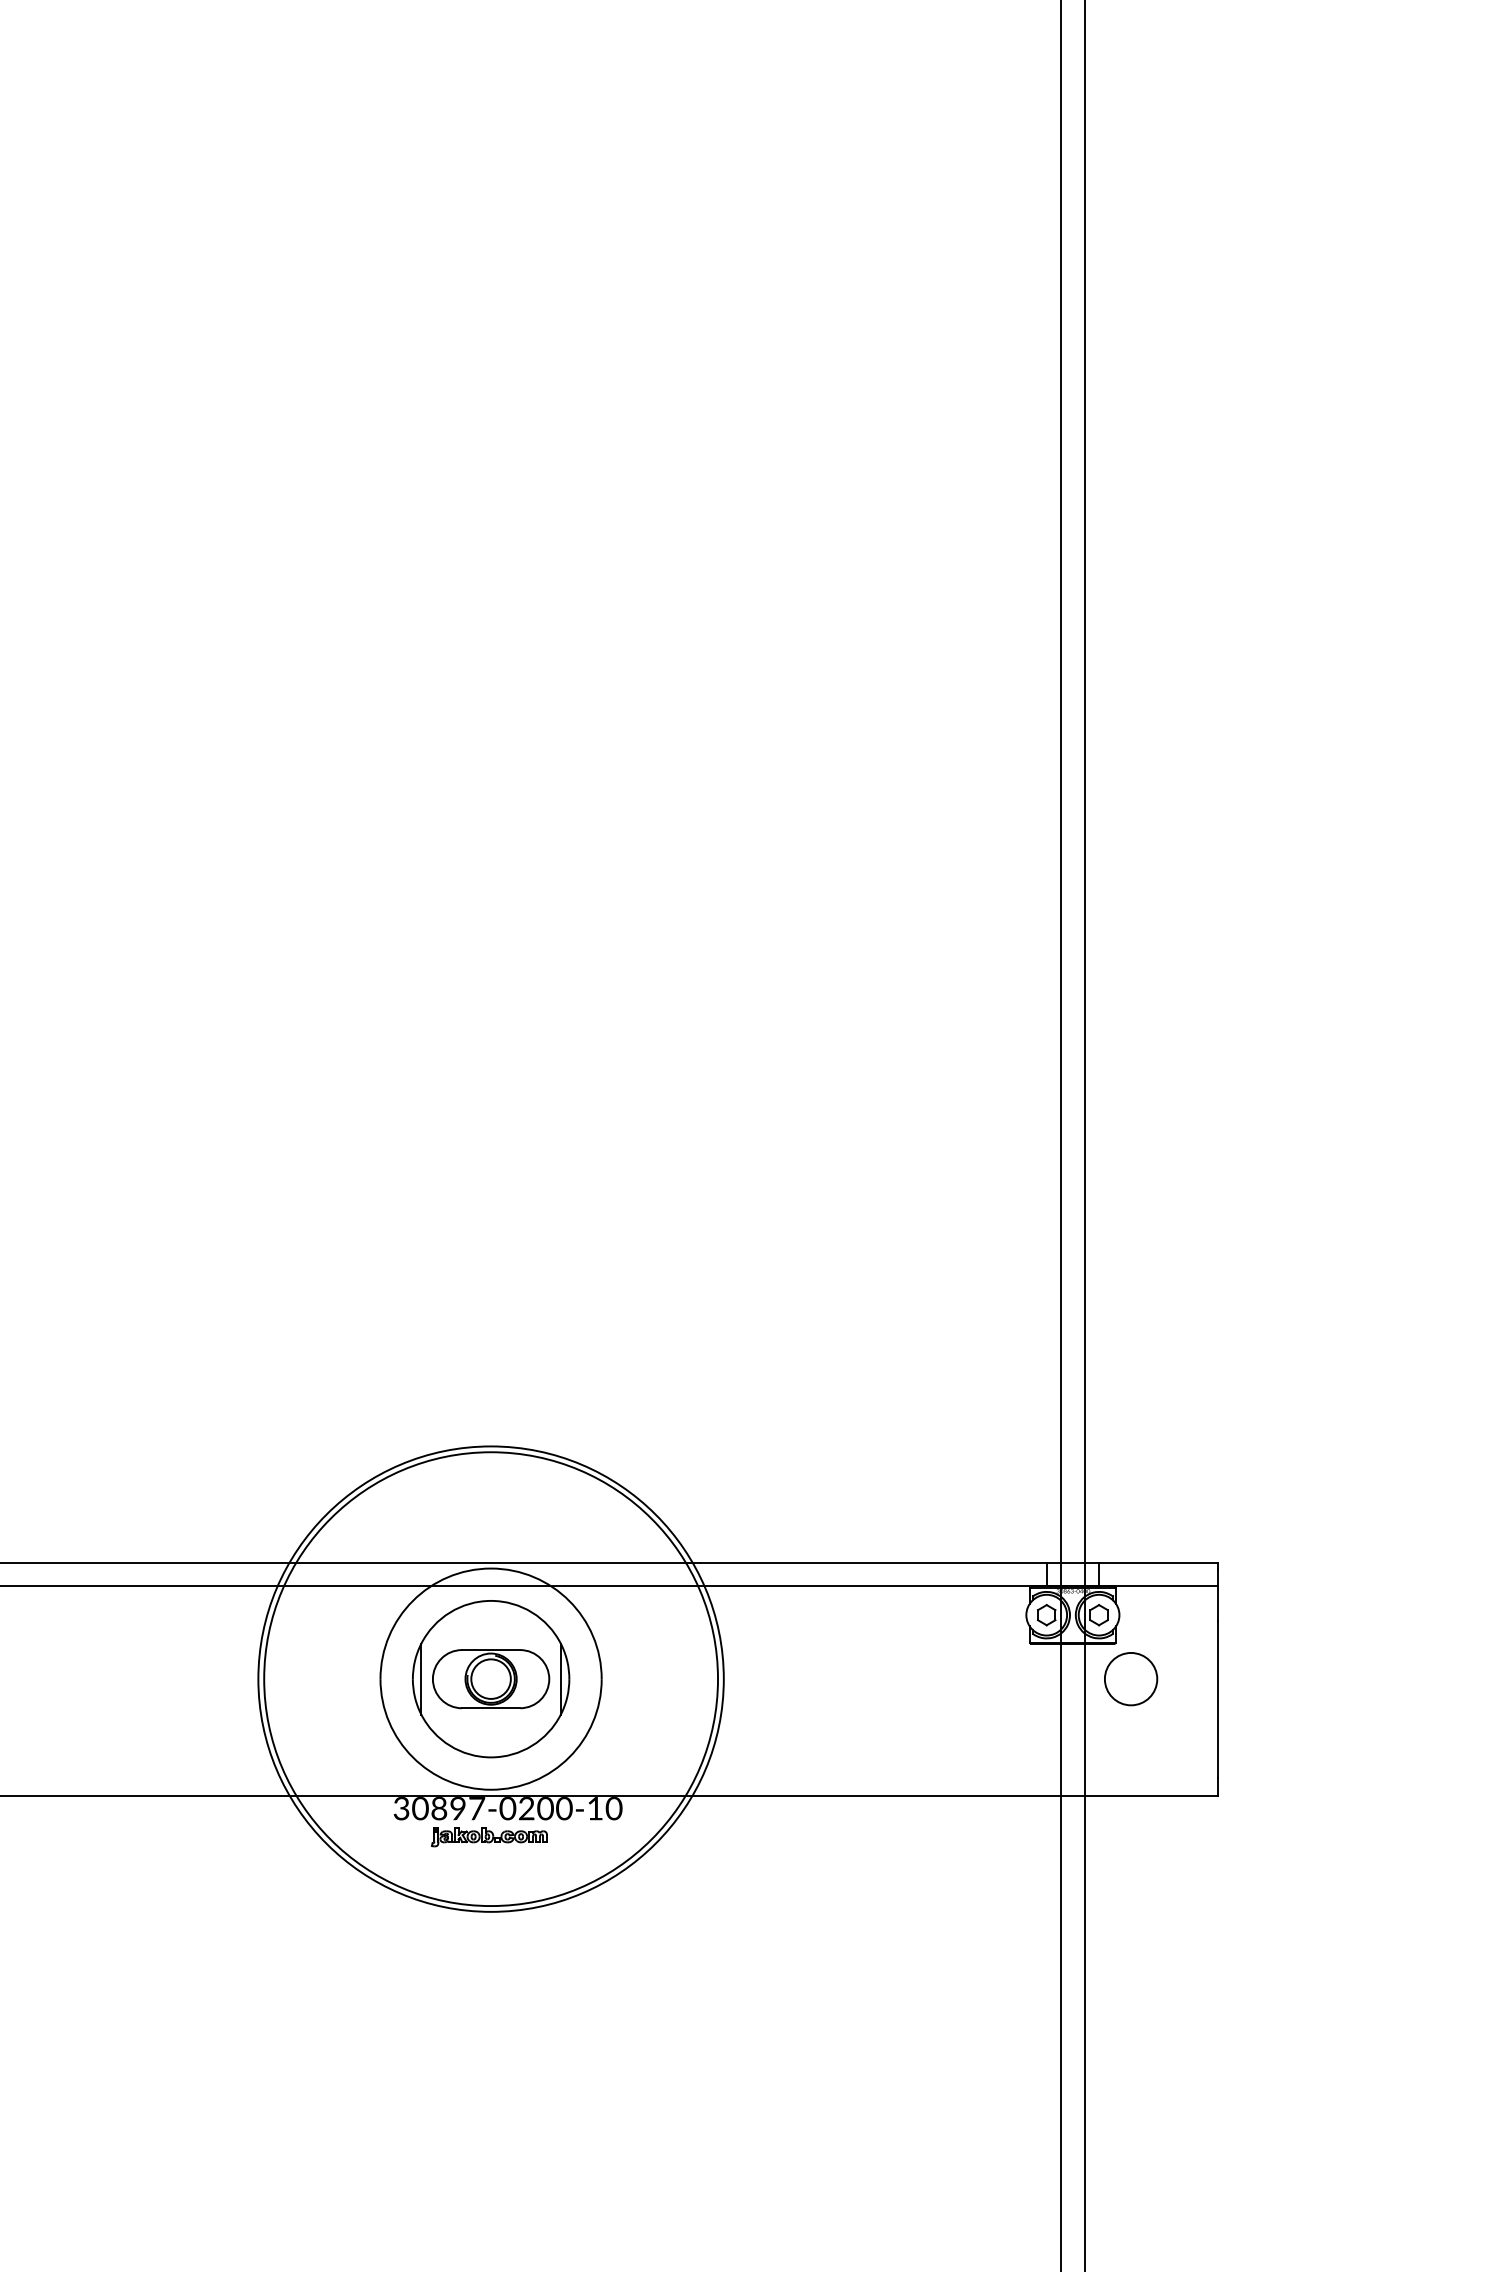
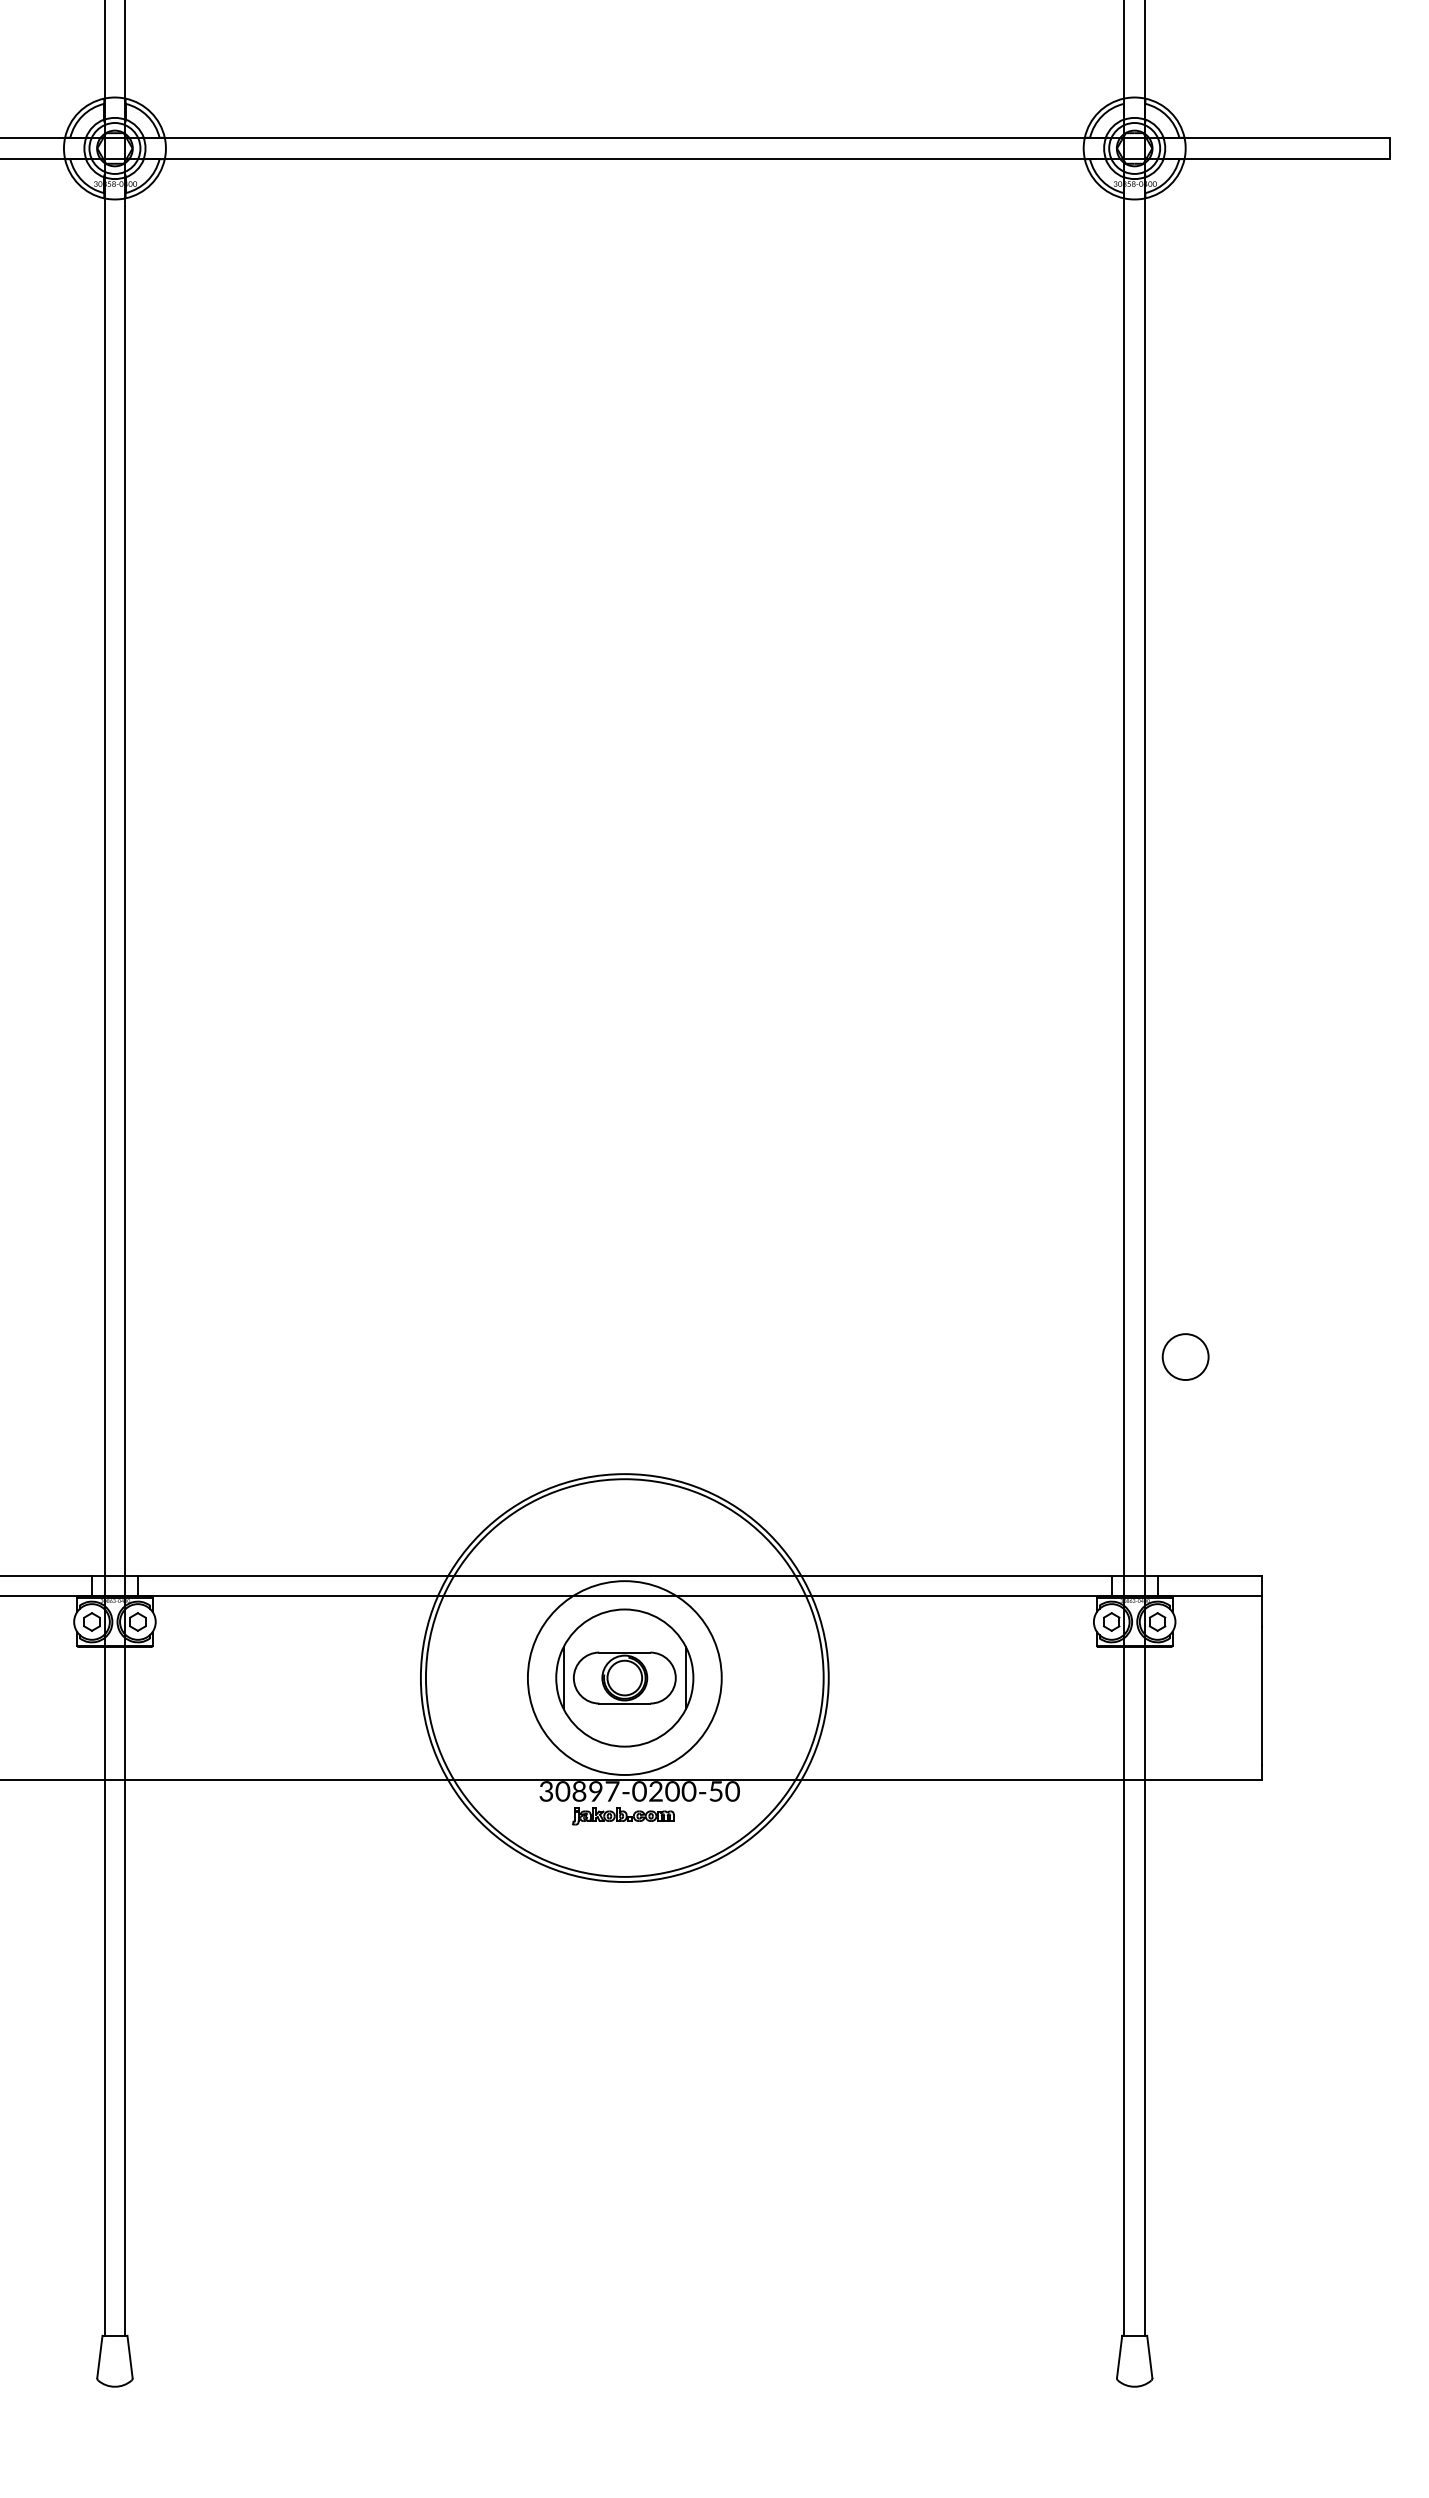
circle: (1130, 1678) -> (1185, 1356), moved
text: (594, 1808) -> (715, 1791), 30897-0200-10 -> 30897-0200-50

